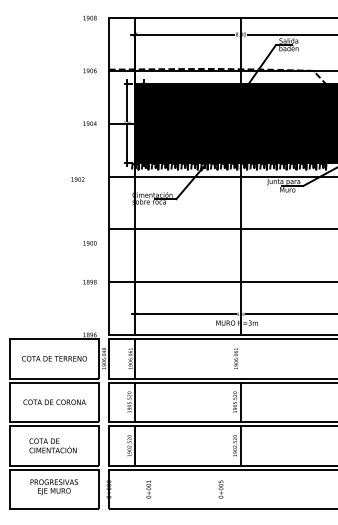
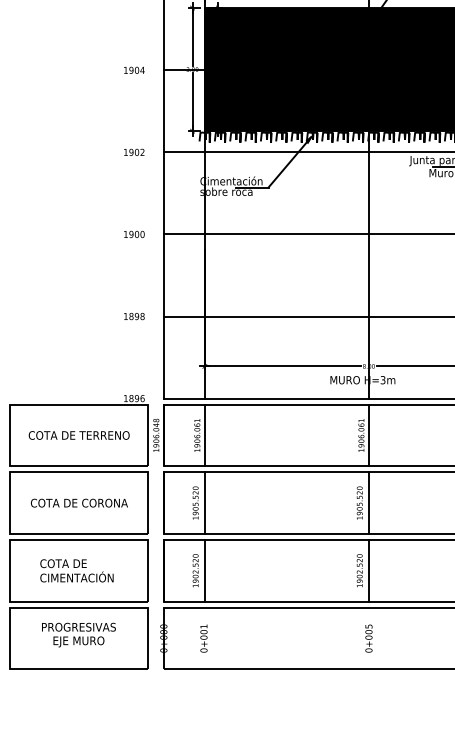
text: (77, 179) -> (133, 152), moved
text: (89, 243) -> (133, 234), moved
line: (241, 358) -> (369, 435), added
text: (148, 489) -> (203, 638), moved
text: (220, 489) -> (368, 638), moved

